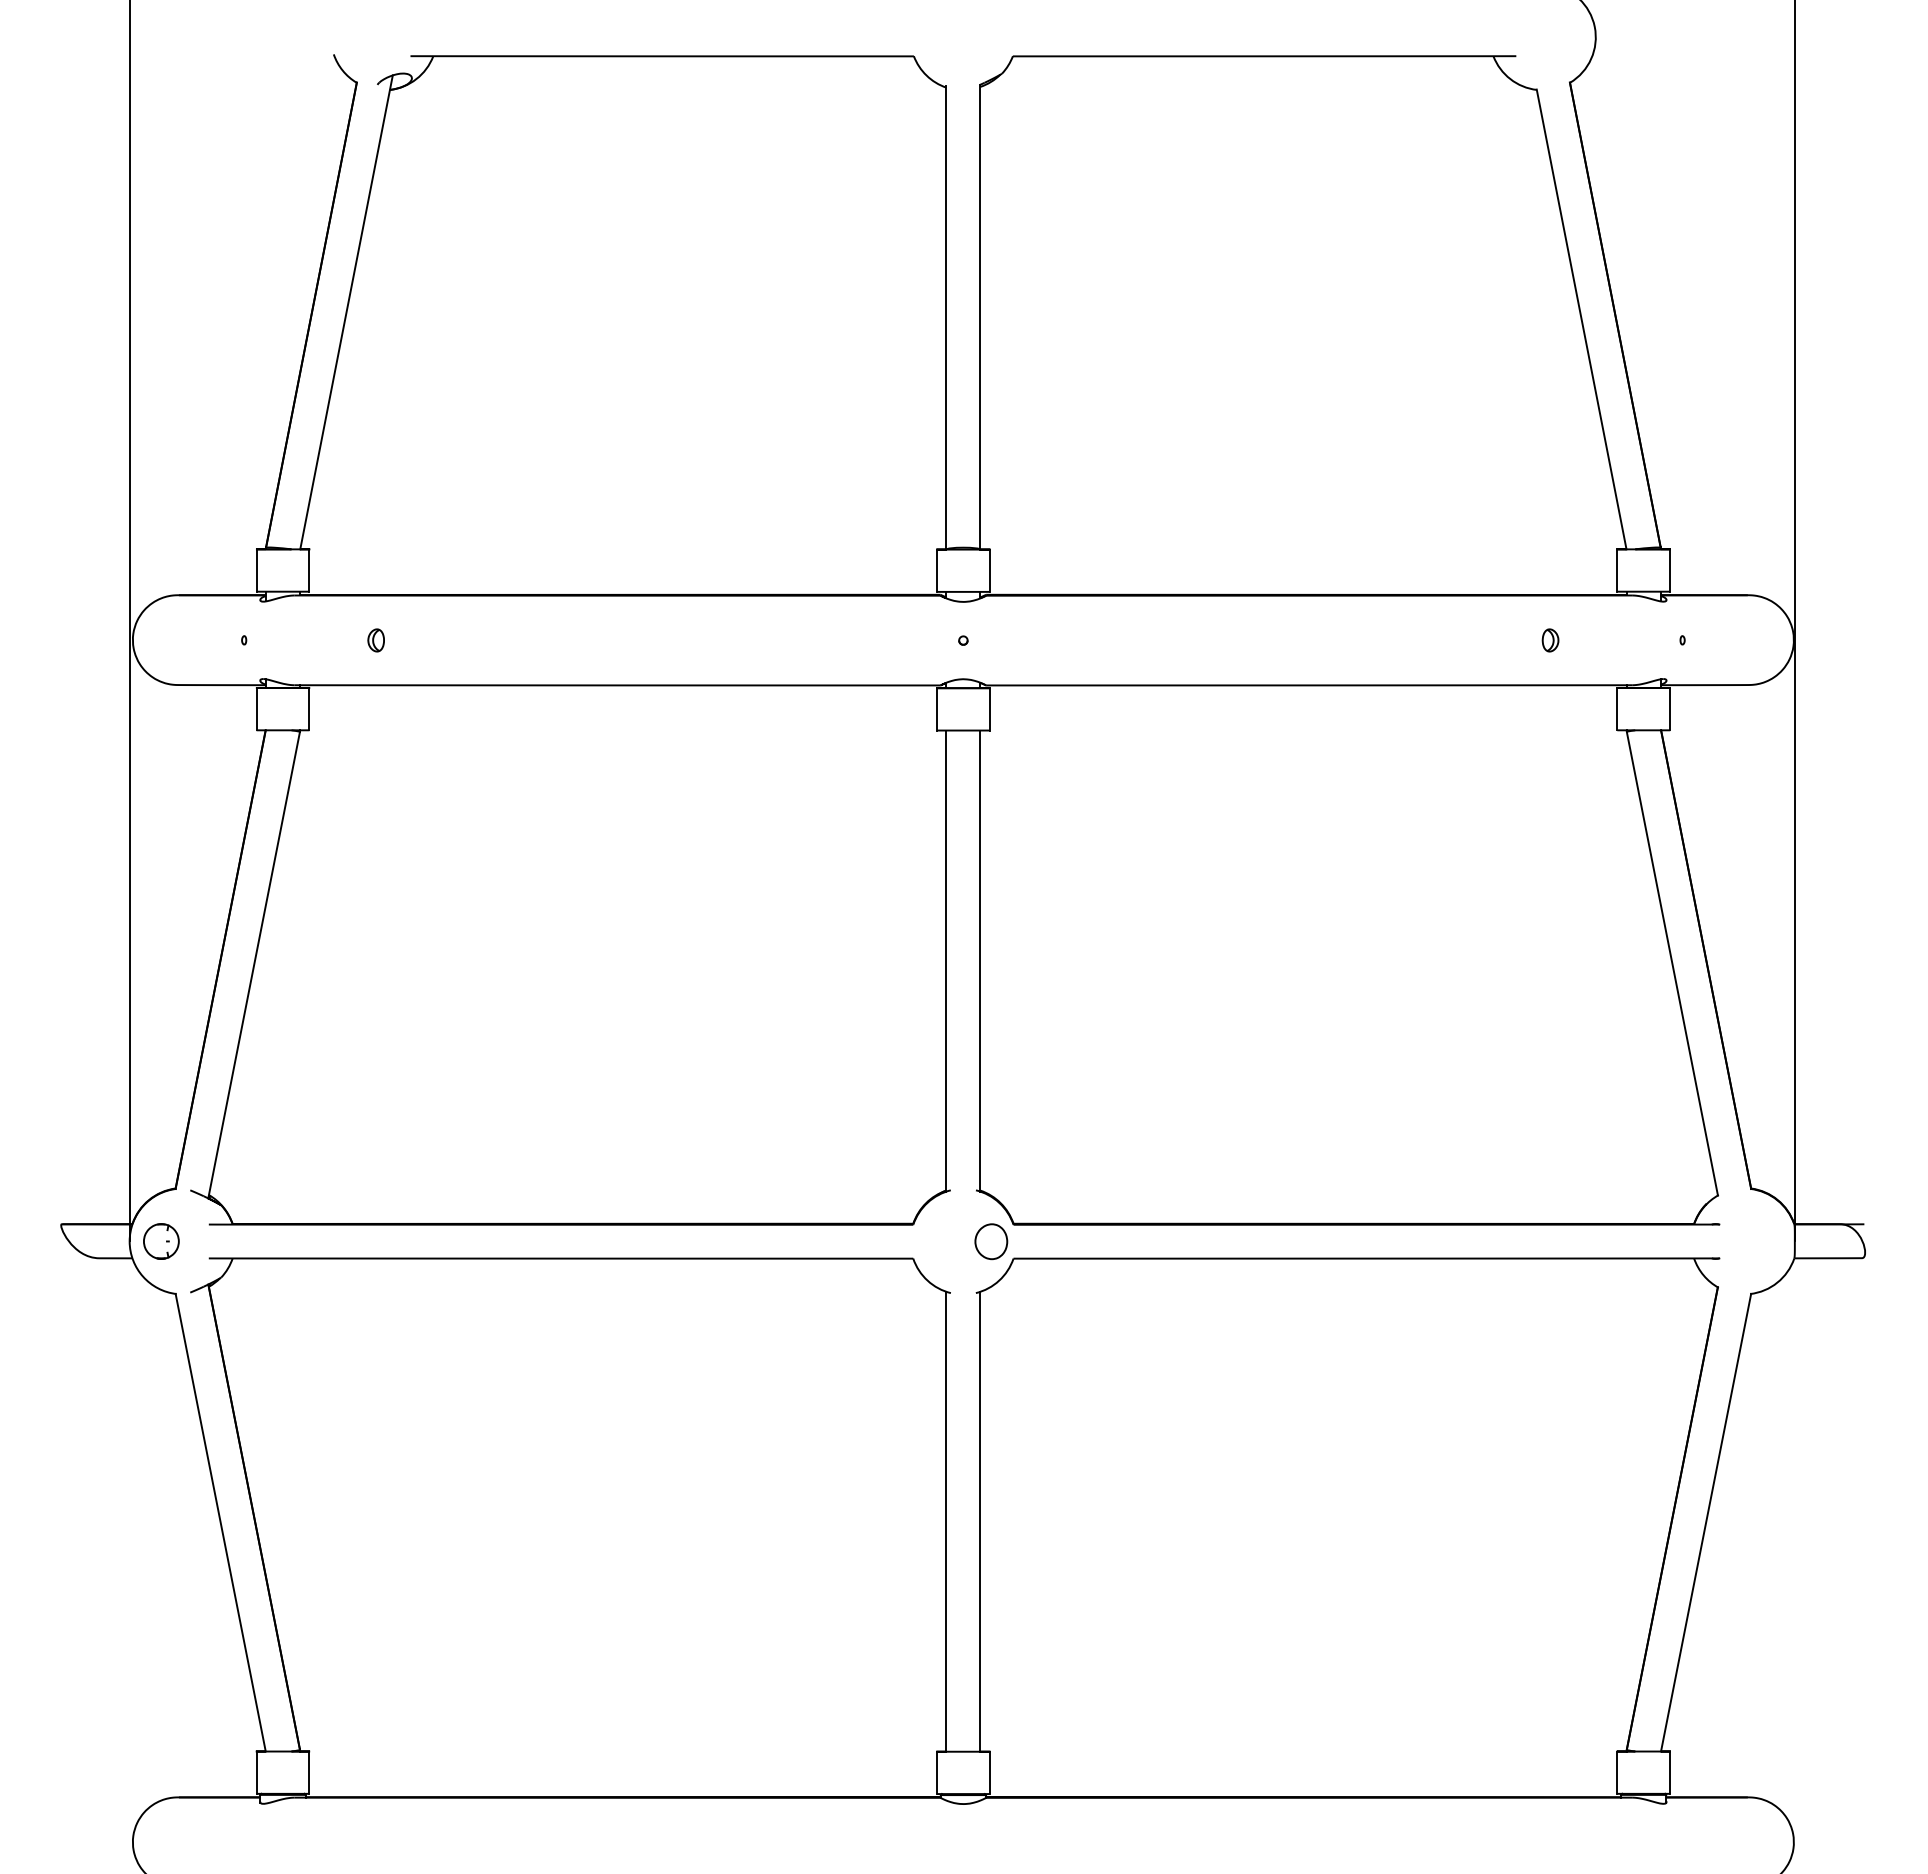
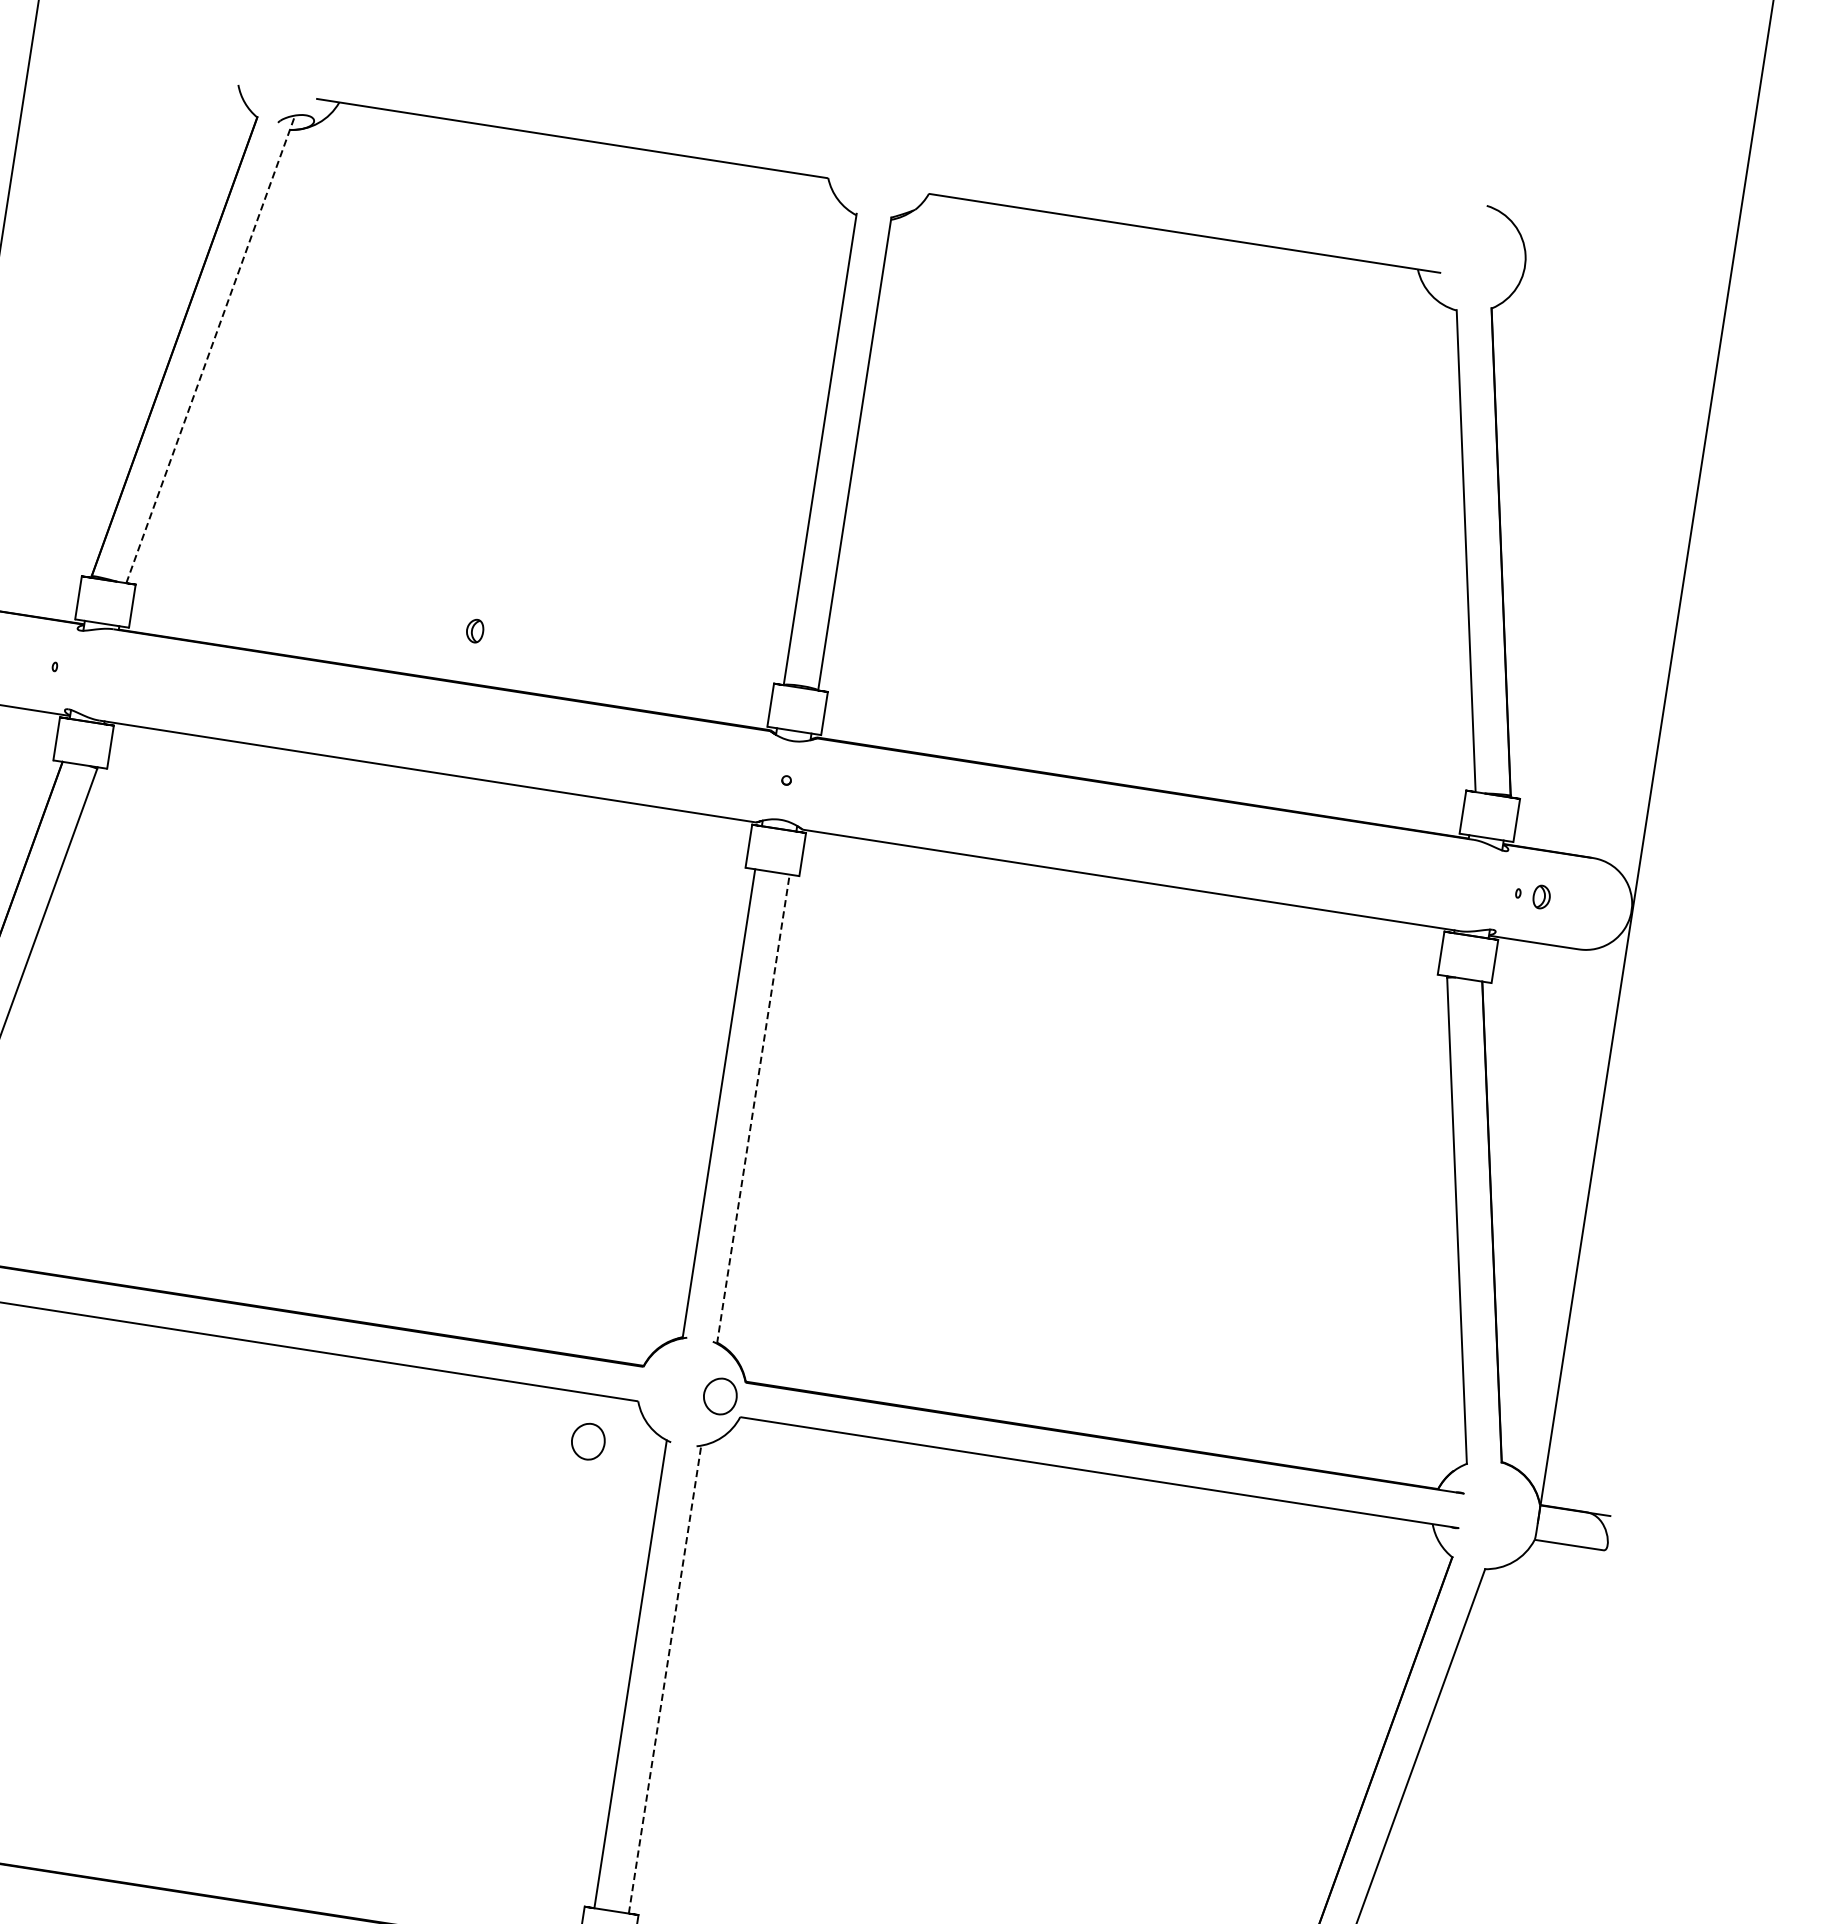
line: (346, 311) -> (210, 348), solid -> dashed
part: (375, 640) -> (474, 630), moved
part: (1550, 640) -> (1541, 897), moved
line: (980, 961) -> (753, 1109), solid -> dashed
part: (871, 1304) -> (588, 1441), added
line: (980, 1521) -> (665, 1679), solid -> dashed

